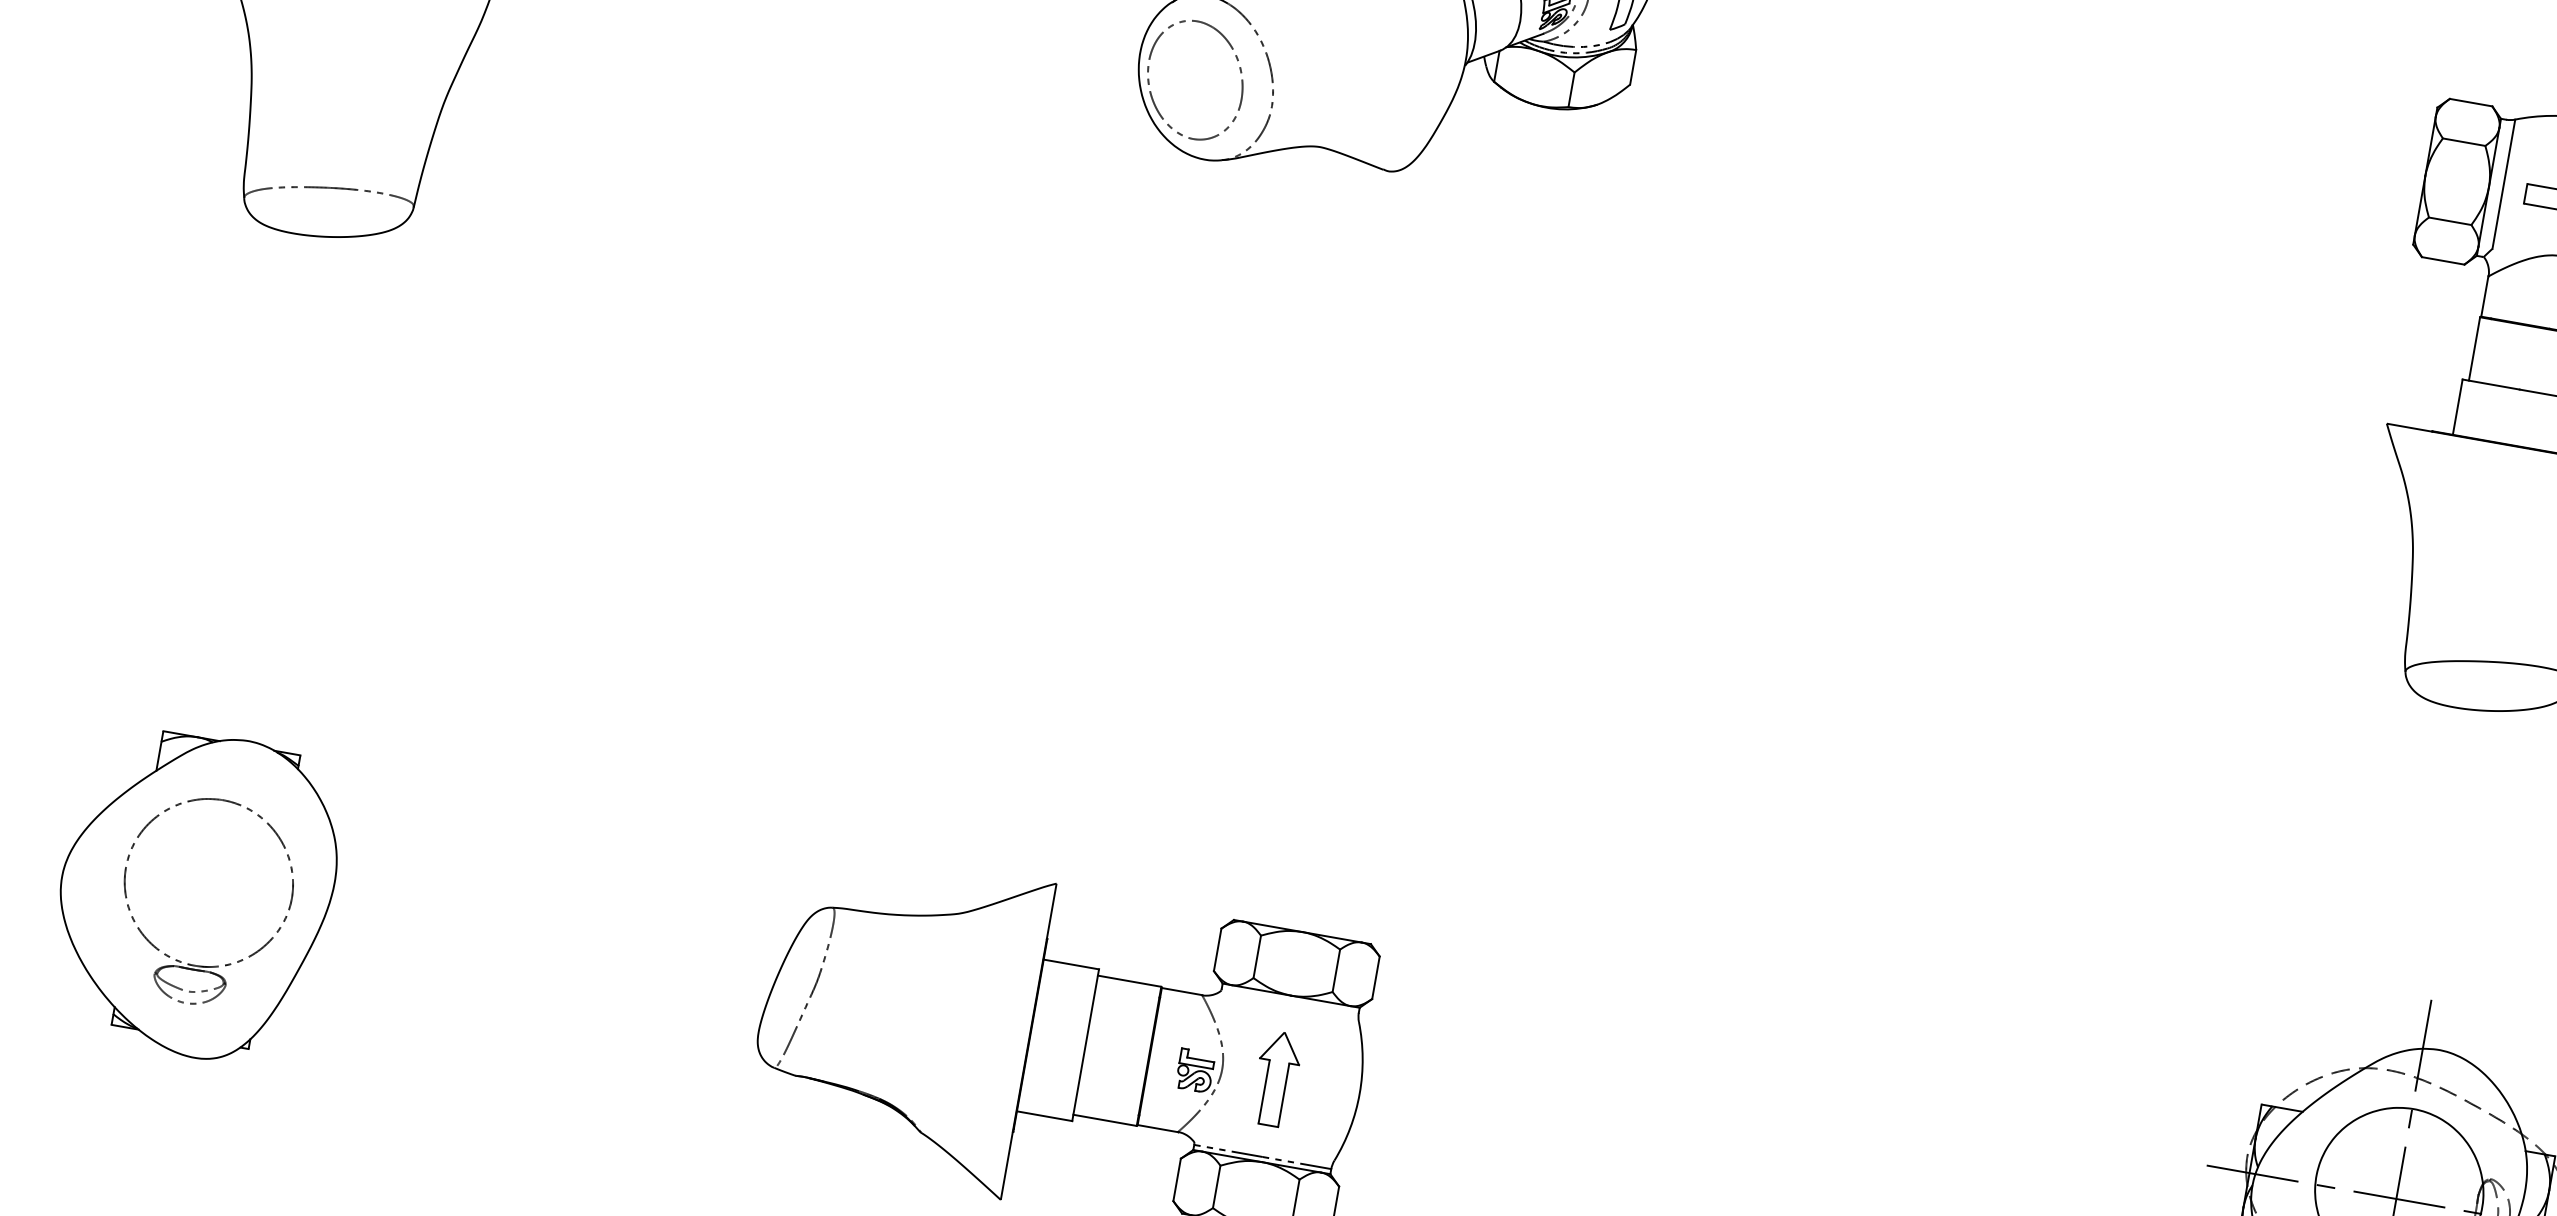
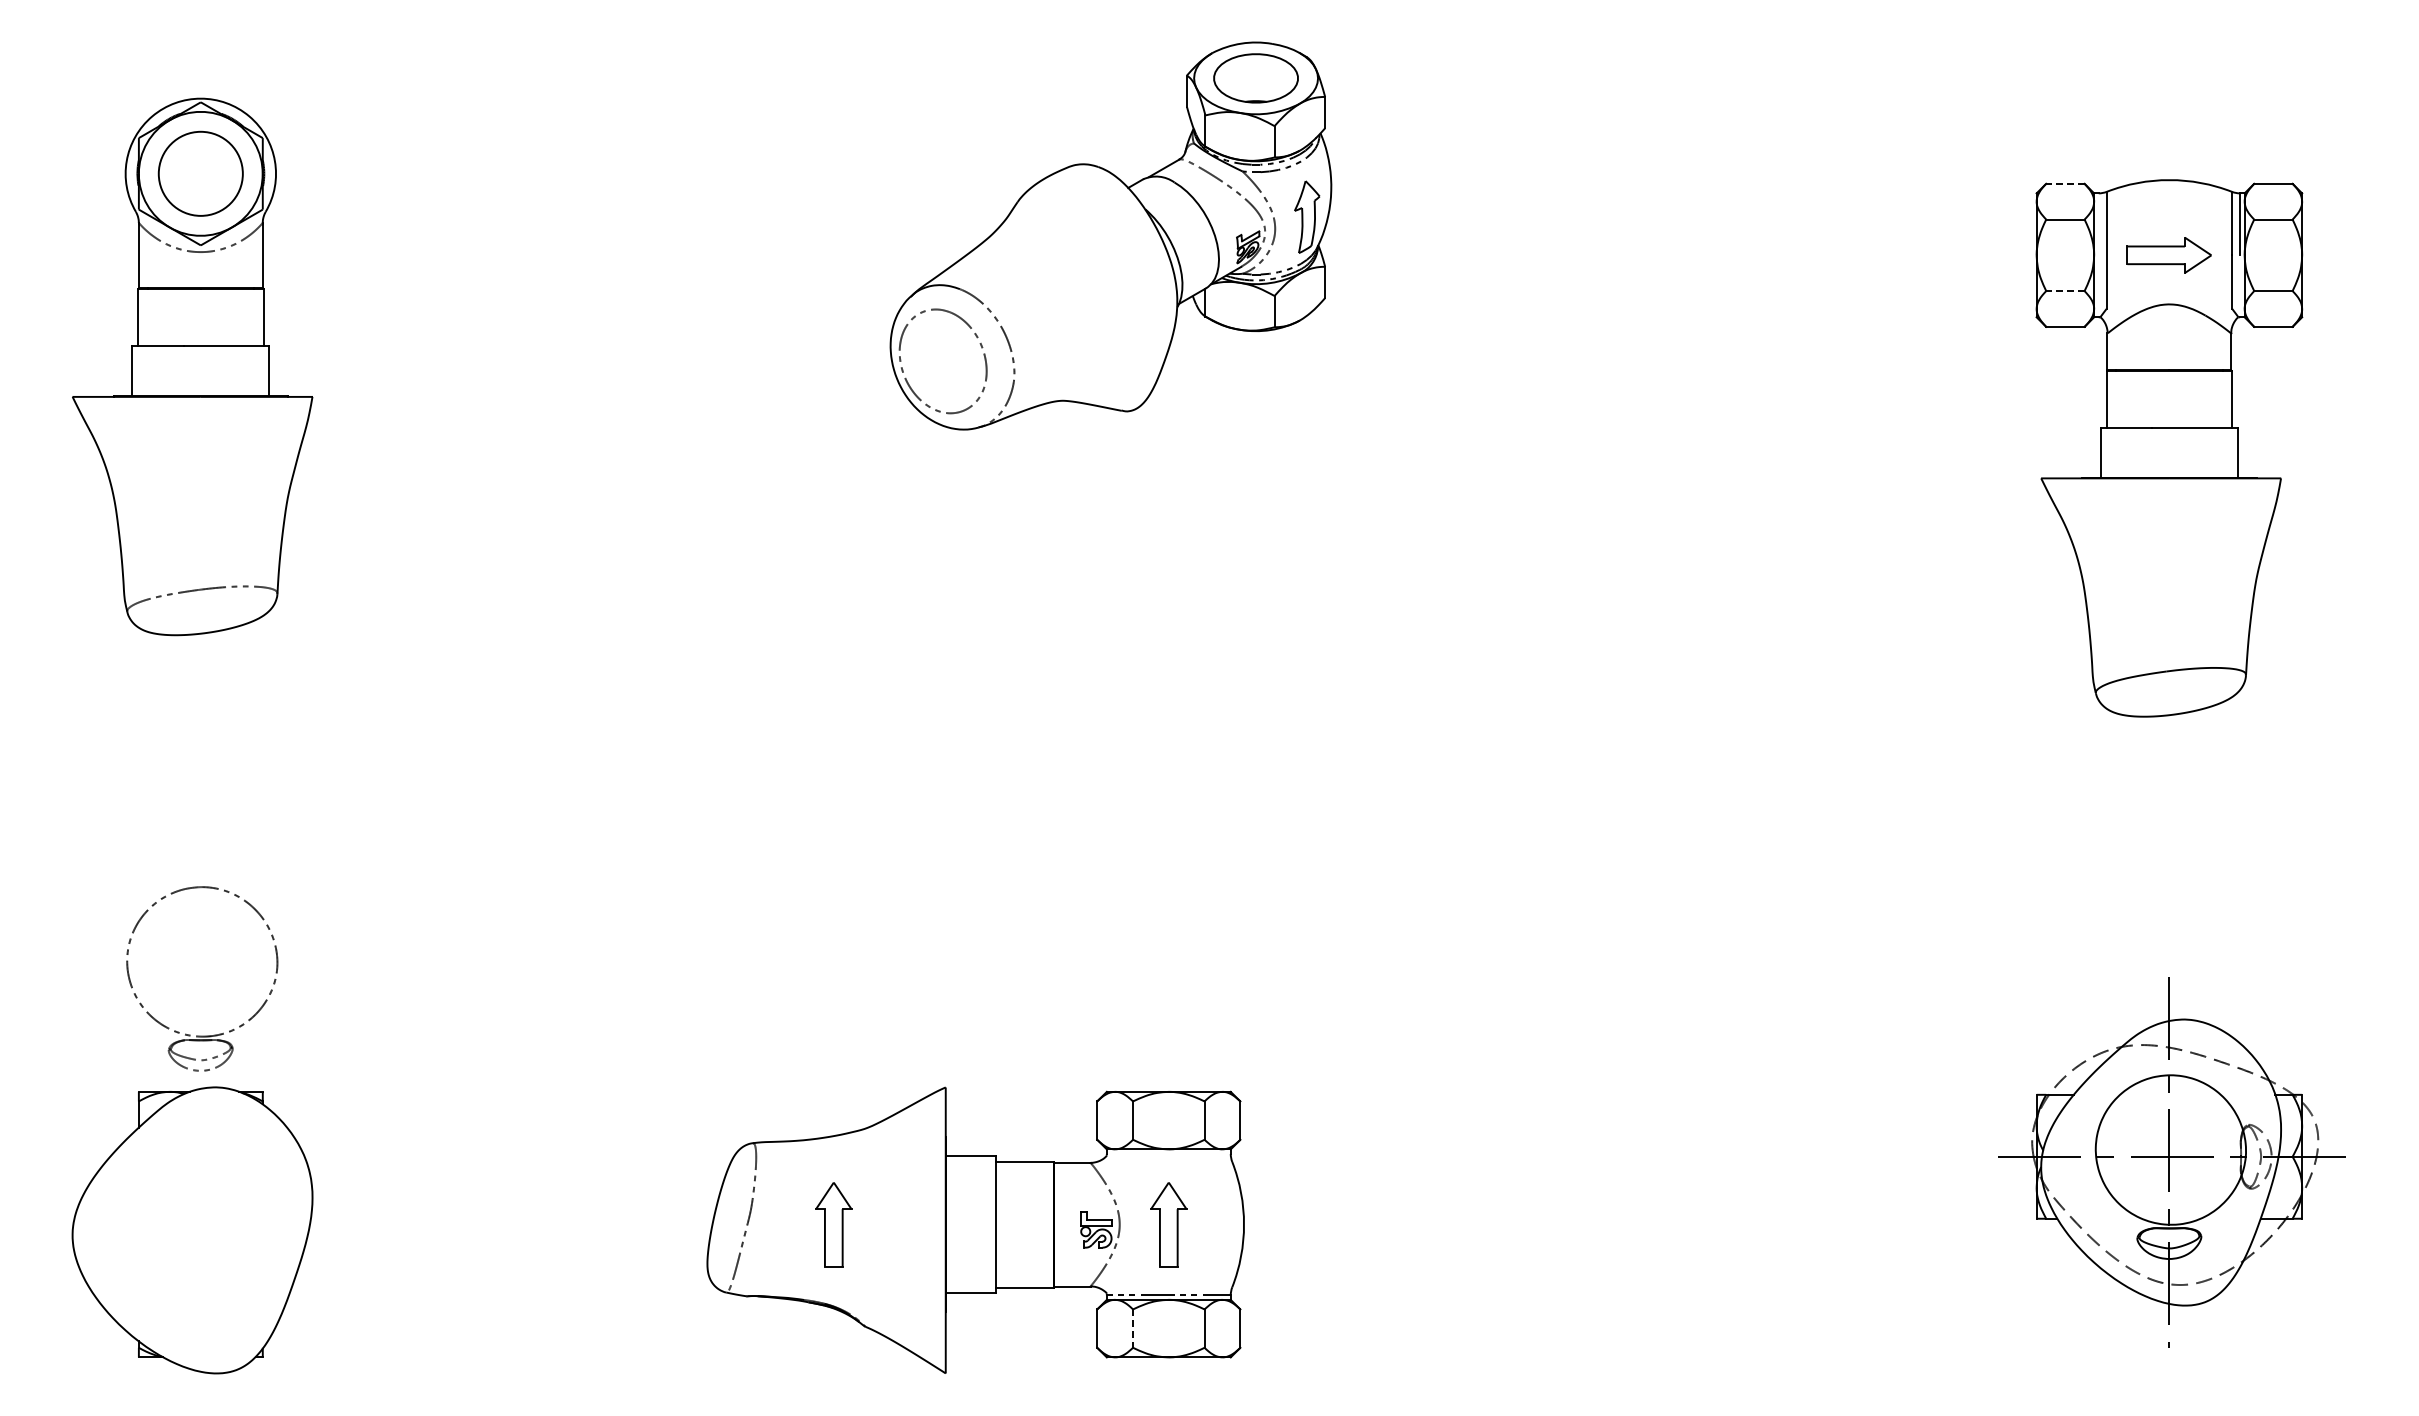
line: (2470, 102) -> (2064, 183), solid -> dashed
line: (2449, 221) -> (2064, 291), solid -> dashed
part: (194, 964) -> (202, 1035), moved
part: (905, 1013) -> (833, 1224), added
line: (1217, 1187) -> (1133, 1329), solid -> dashed

